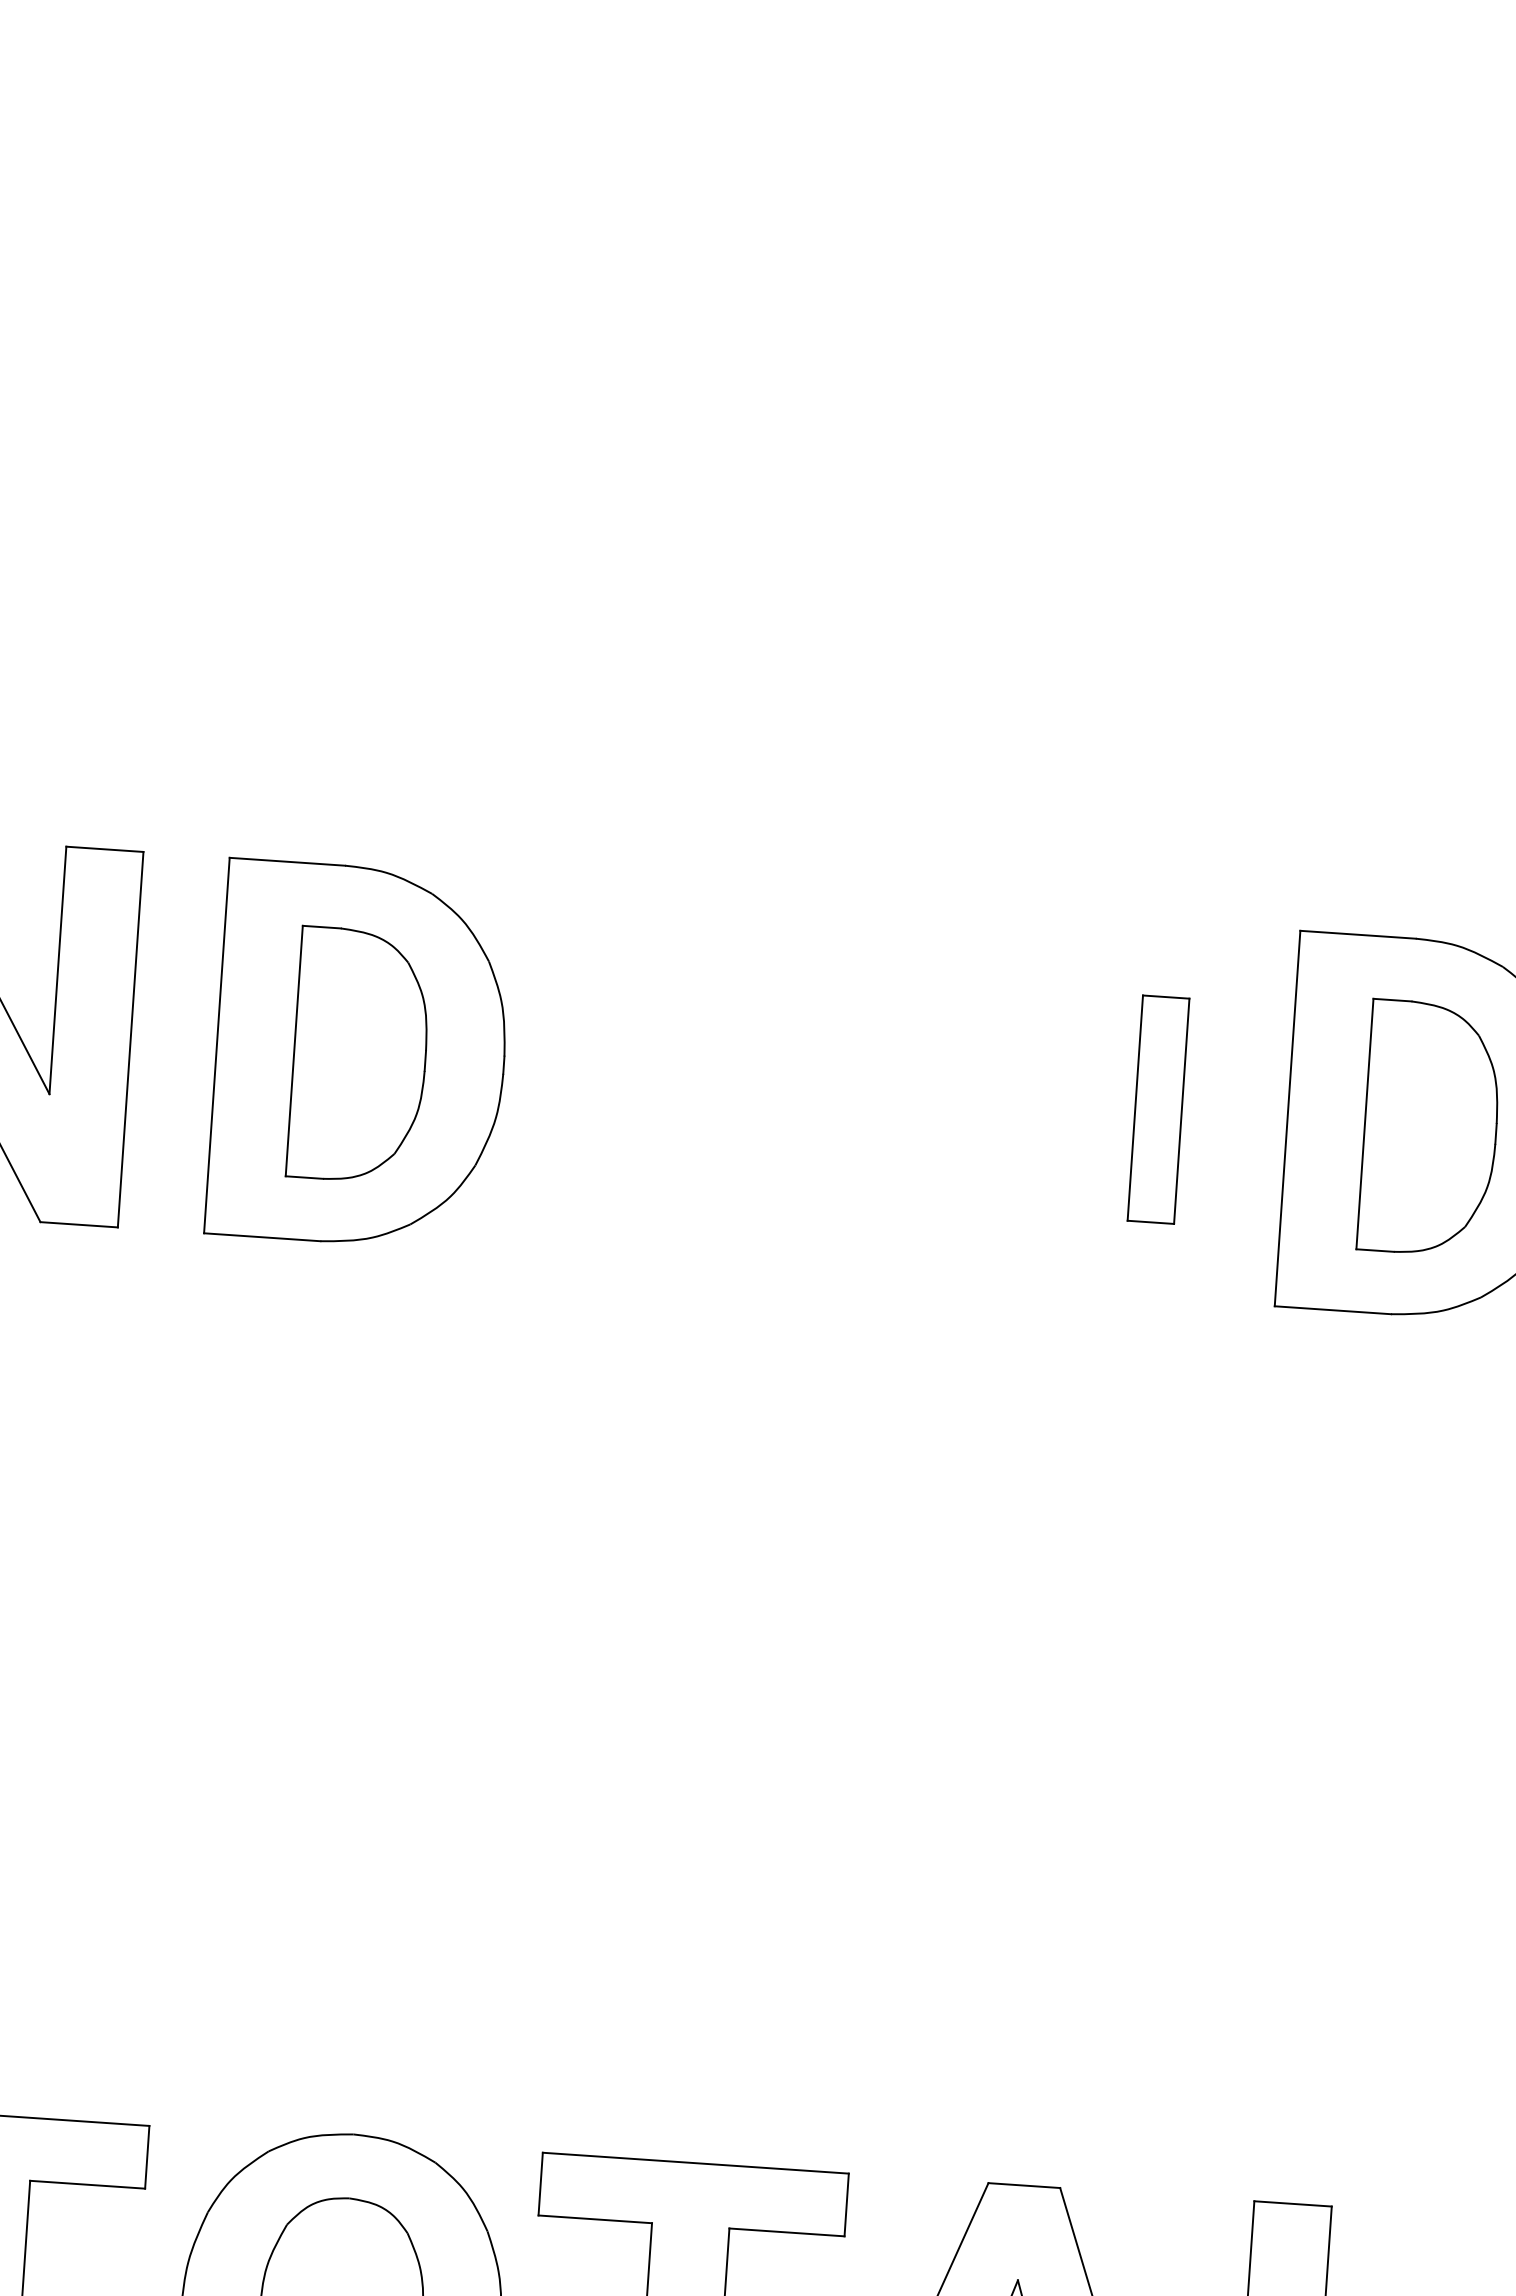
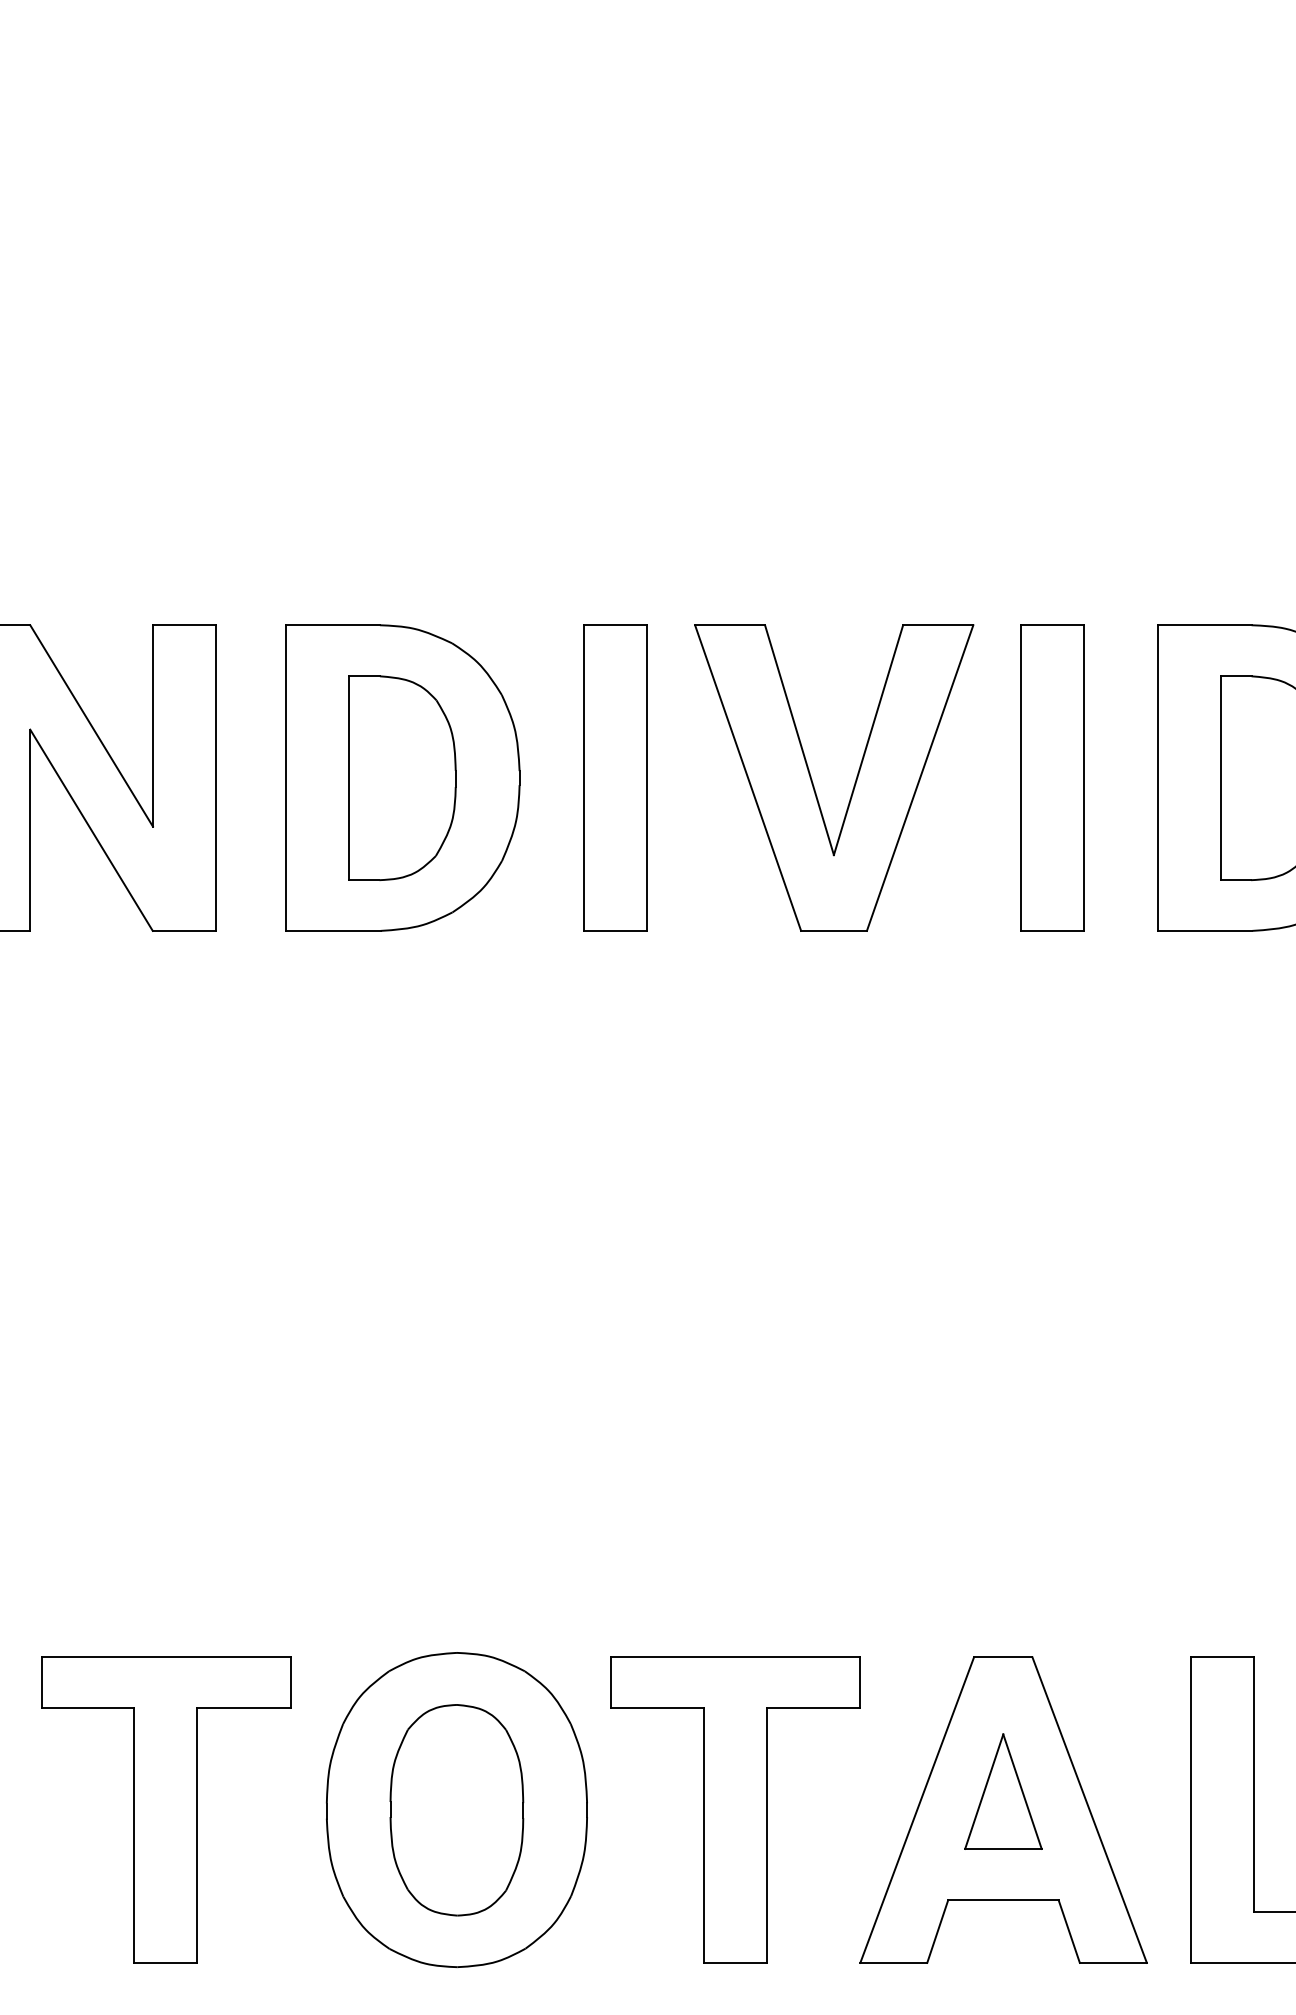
part: (621, 1072) -> (615, 777), added
part: (914, 1098) -> (854, 782), added
part: (1158, 1109) -> (1052, 777), size x1.67

